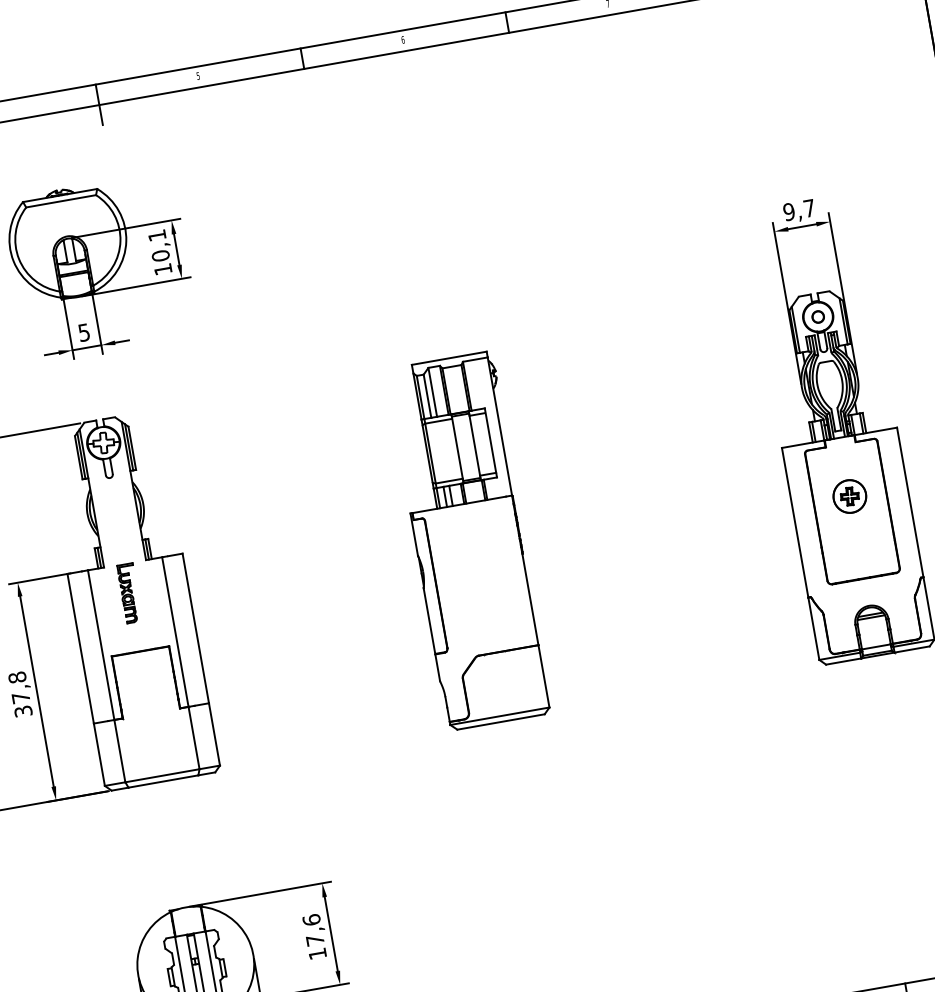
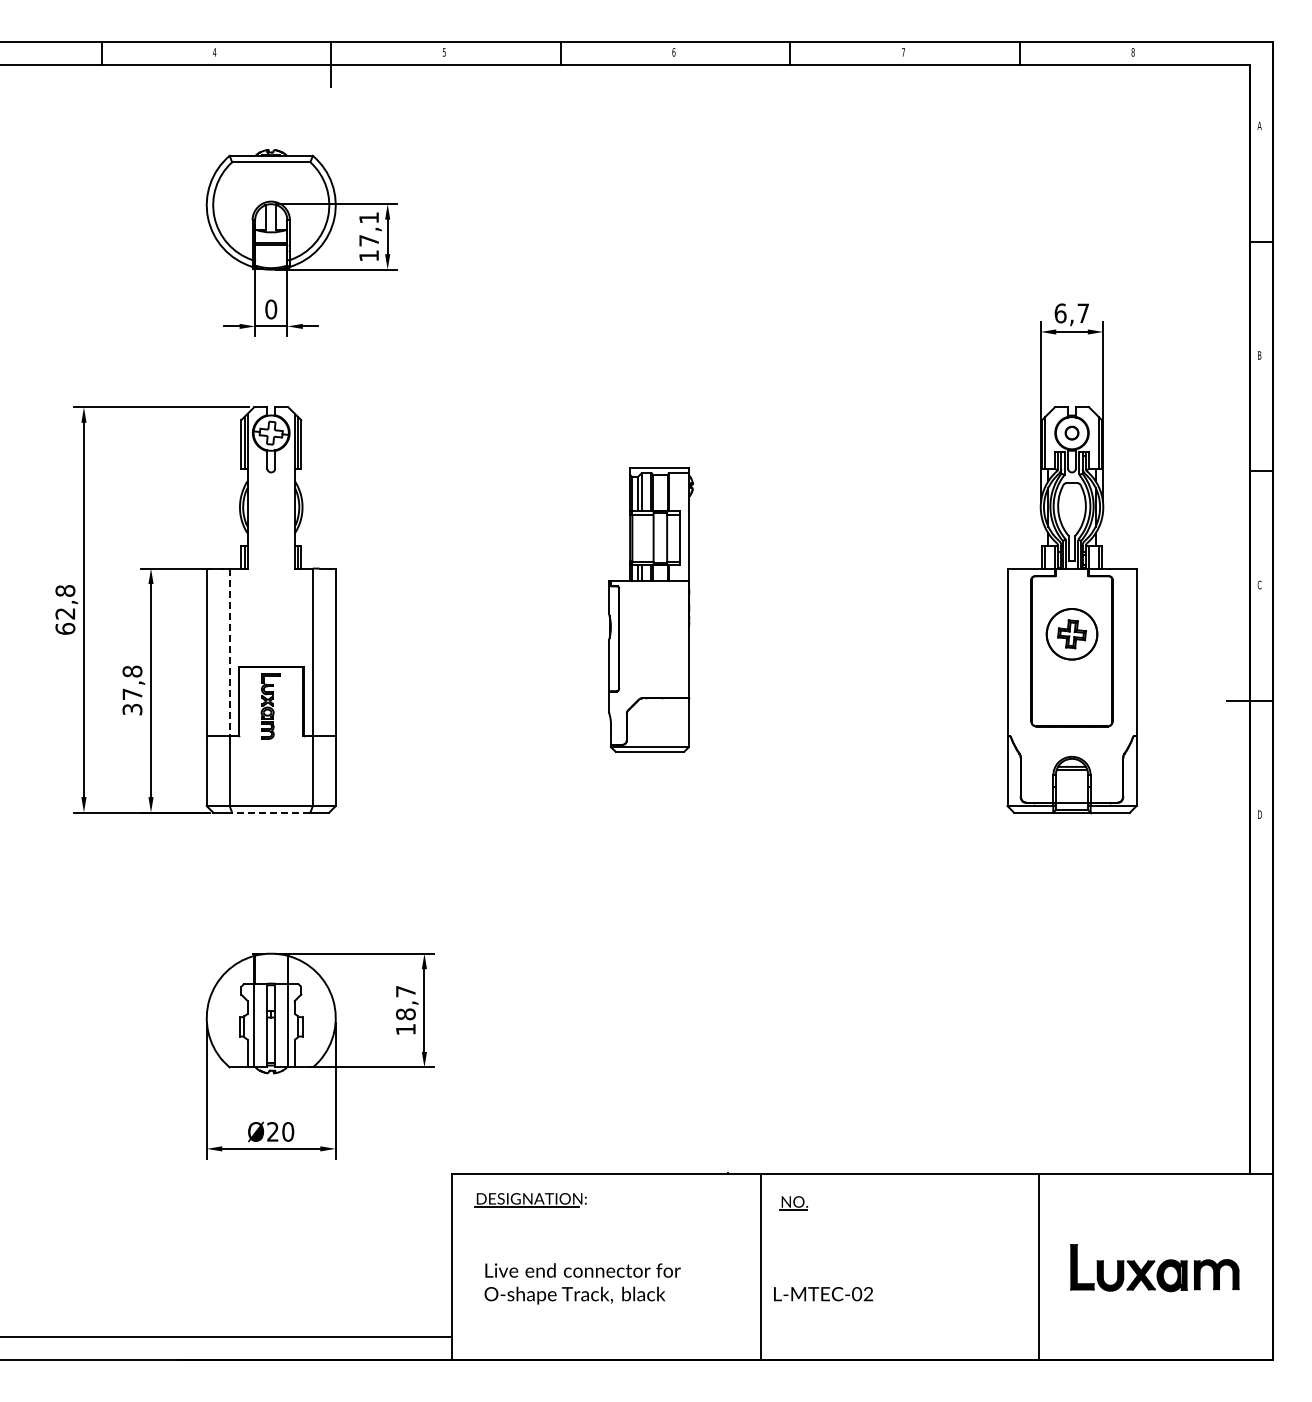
text: (789, 212) -> (1060, 313), 9,7 -> 6,7
text: (161, 255) -> (369, 240), 10,1 -> 17,1
text: (84, 332) -> (271, 309), 5 -> 0
part: (849, 496) -> (1071, 634), size x1.4
part: (469, 540) -> (650, 609), size x0.7
part: (129, 593) -> (270, 706), moved
line: (100, 645) -> (229, 652), solid -> dashed
line: (162, 781) -> (270, 812), solid -> dashed
text: (313, 929) -> (405, 1002), 17,6 -> 18,7

